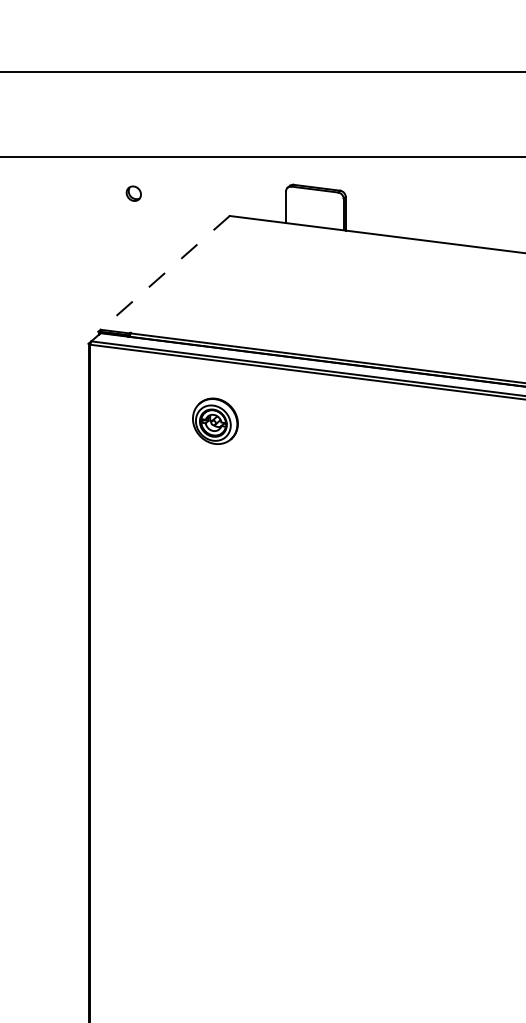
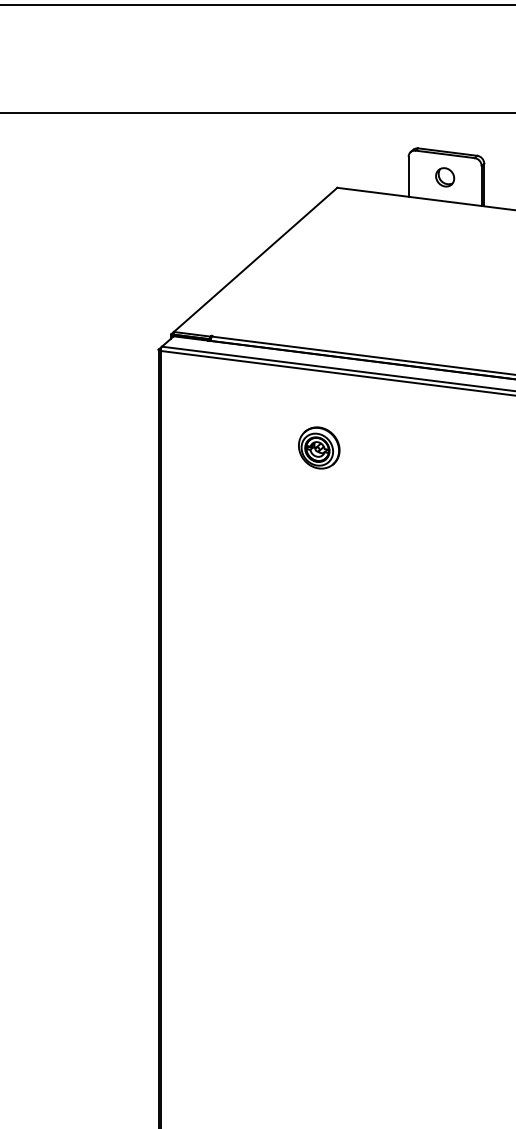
part: (133, 193) -> (444, 177), moved
line: (164, 273) -> (254, 260), dashed -> solid
part: (215, 421) -> (319, 448), size x0.71

